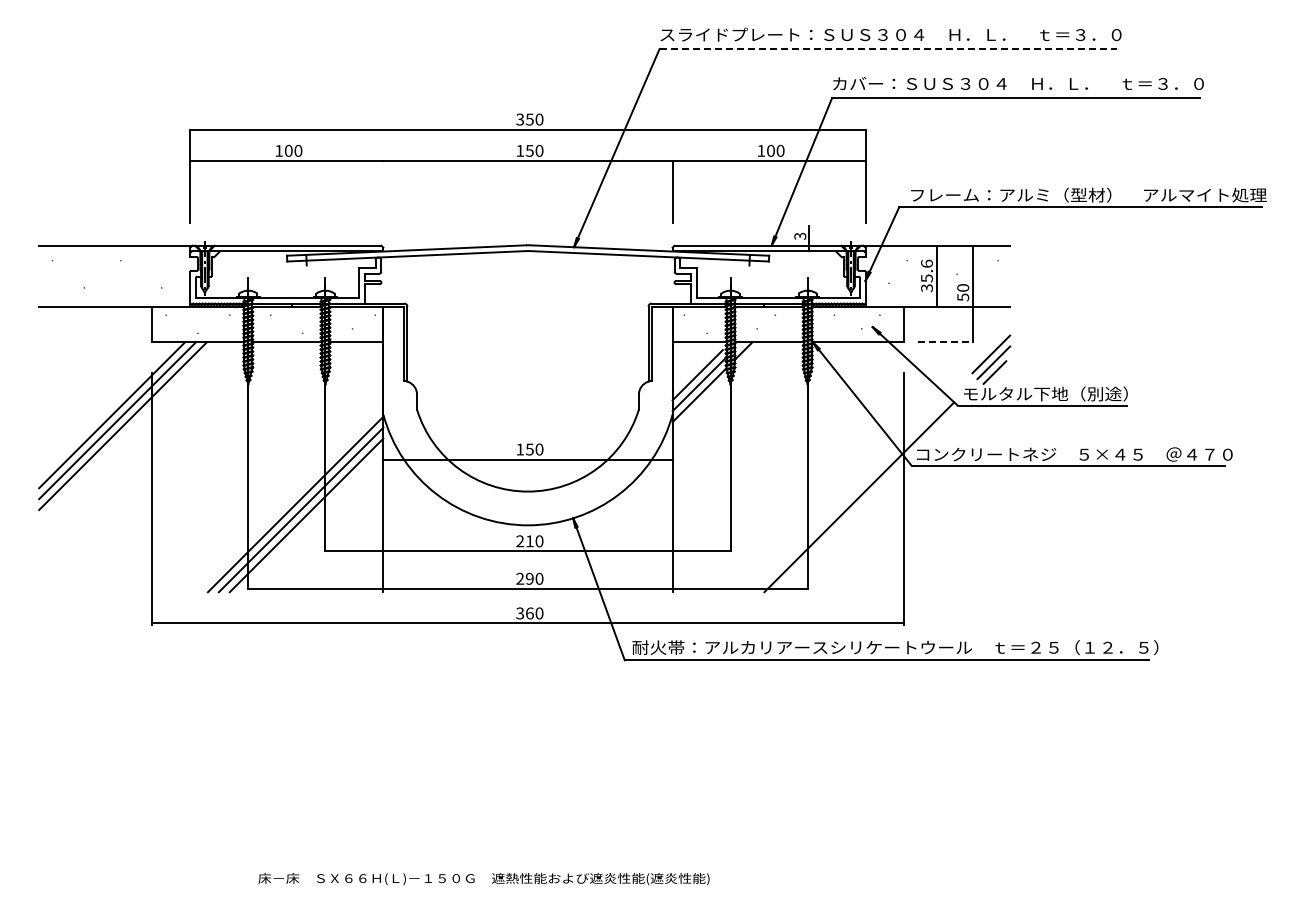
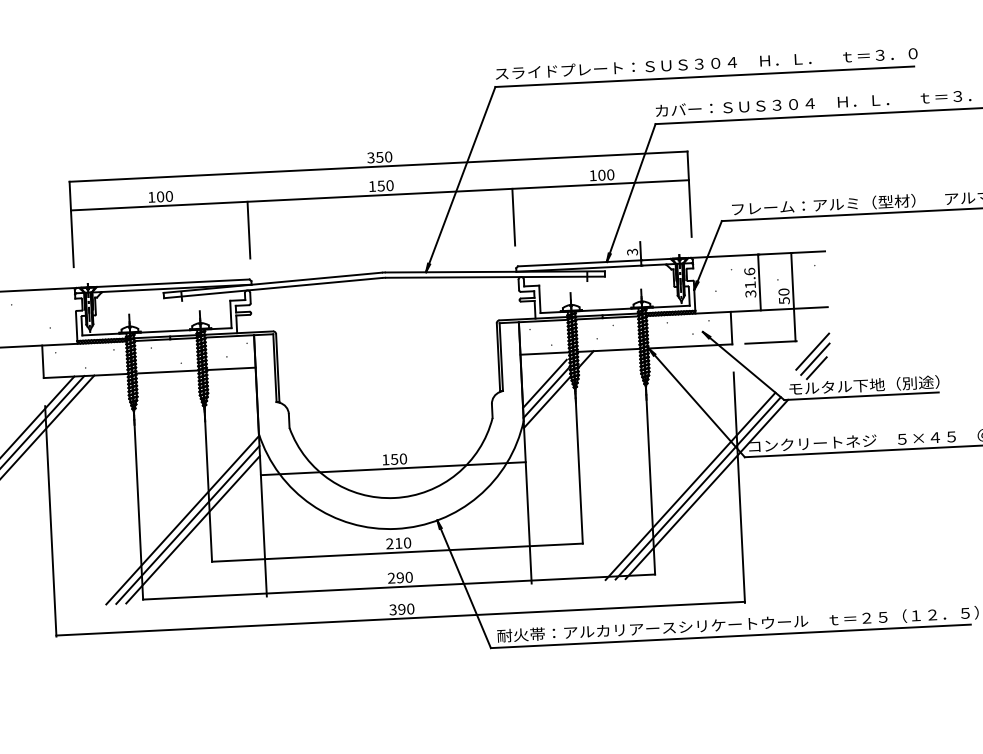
line: (888, 49) -> (704, 77), dashed -> solid
line: (383, 191) -> (249, 229), added
text: (926, 278) -> (749, 285), 35.6 -> 31.6
line: (946, 342) -> (771, 342), dashed -> solid
line: (850, 494) -> (690, 486), added
line: (868, 498) -> (706, 489), added
text: (529, 613) -> (401, 609), 360 -> 390

